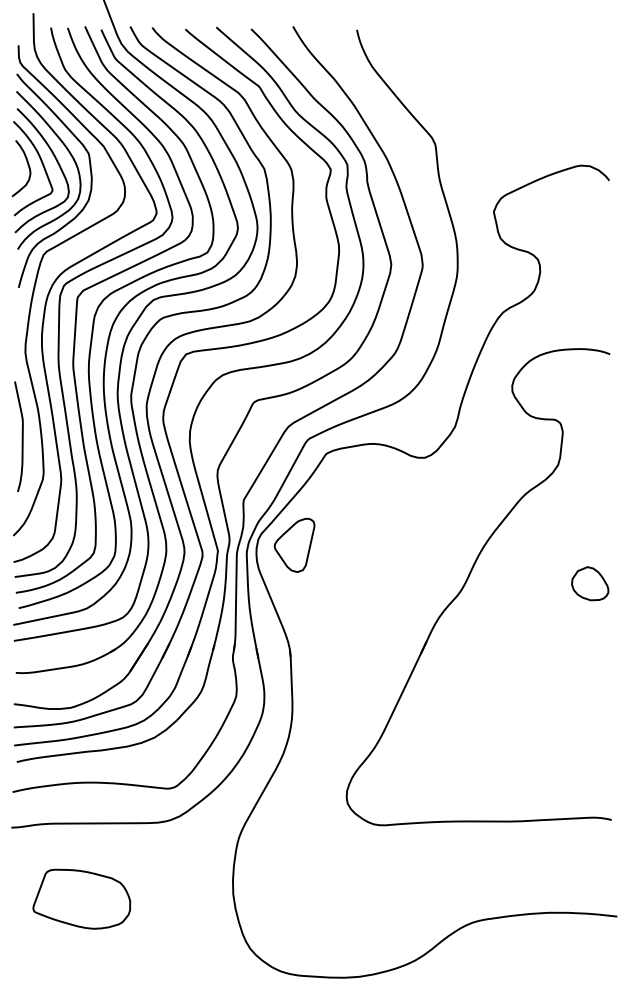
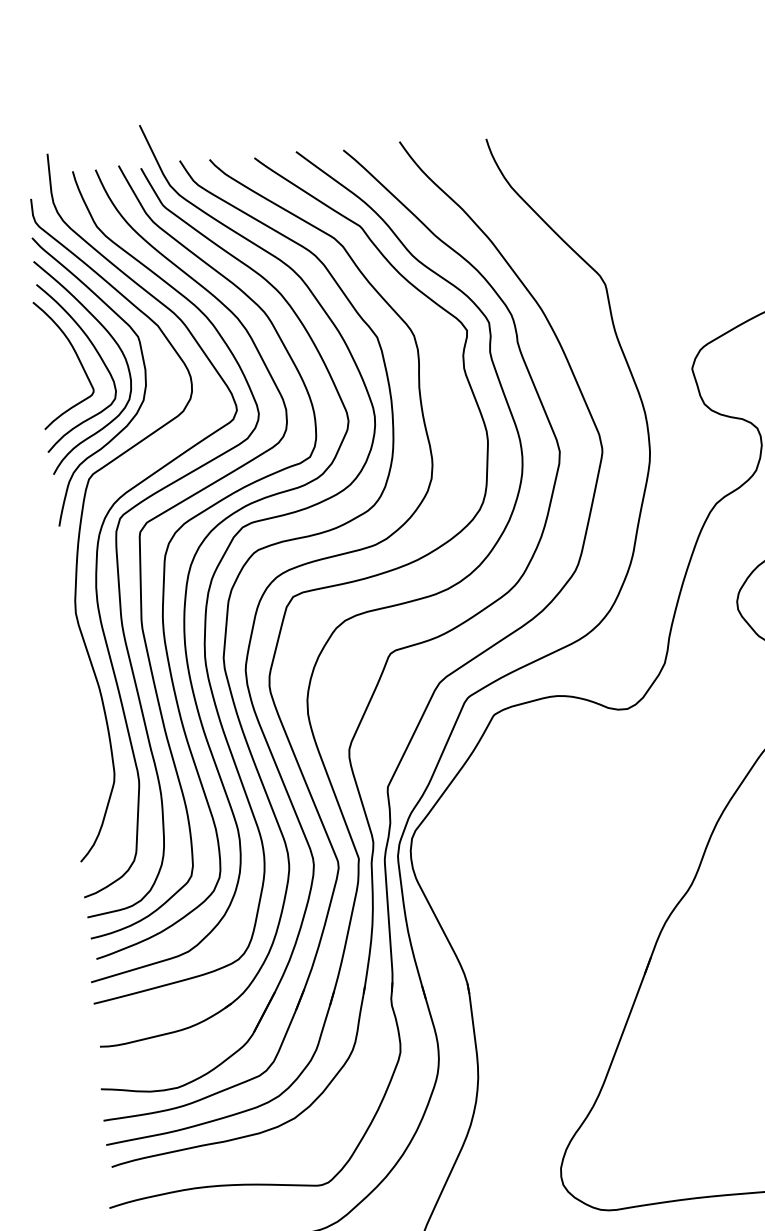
curve: (27, 165) -> (57, 360), removed
curve: (21, 436) -> (80, 726), removed
part: (294, 544) -> (461, 841), removed

